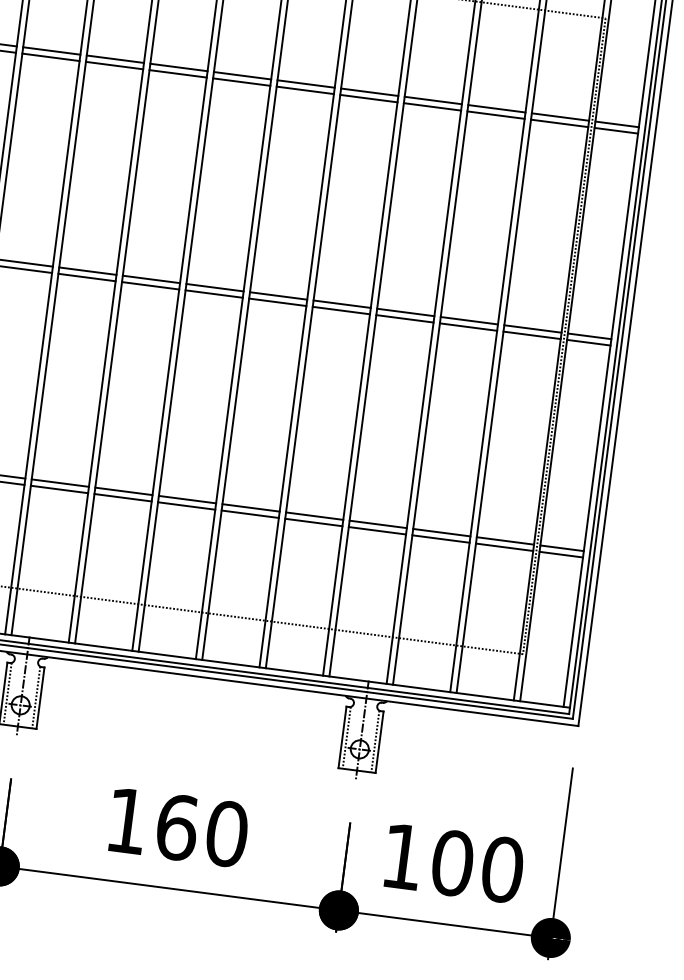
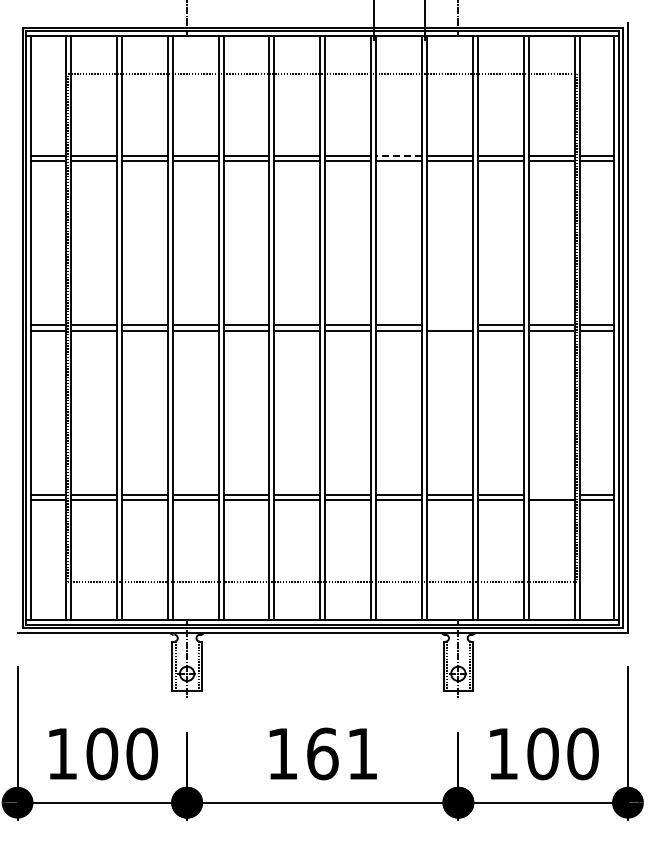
line: (370, 91) -> (399, 155), solid -> dashed
line: (405, 312) -> (449, 325), removed
line: (505, 540) -> (551, 494), removed
text: (226, 833) -> (362, 753), 160 -> 161

